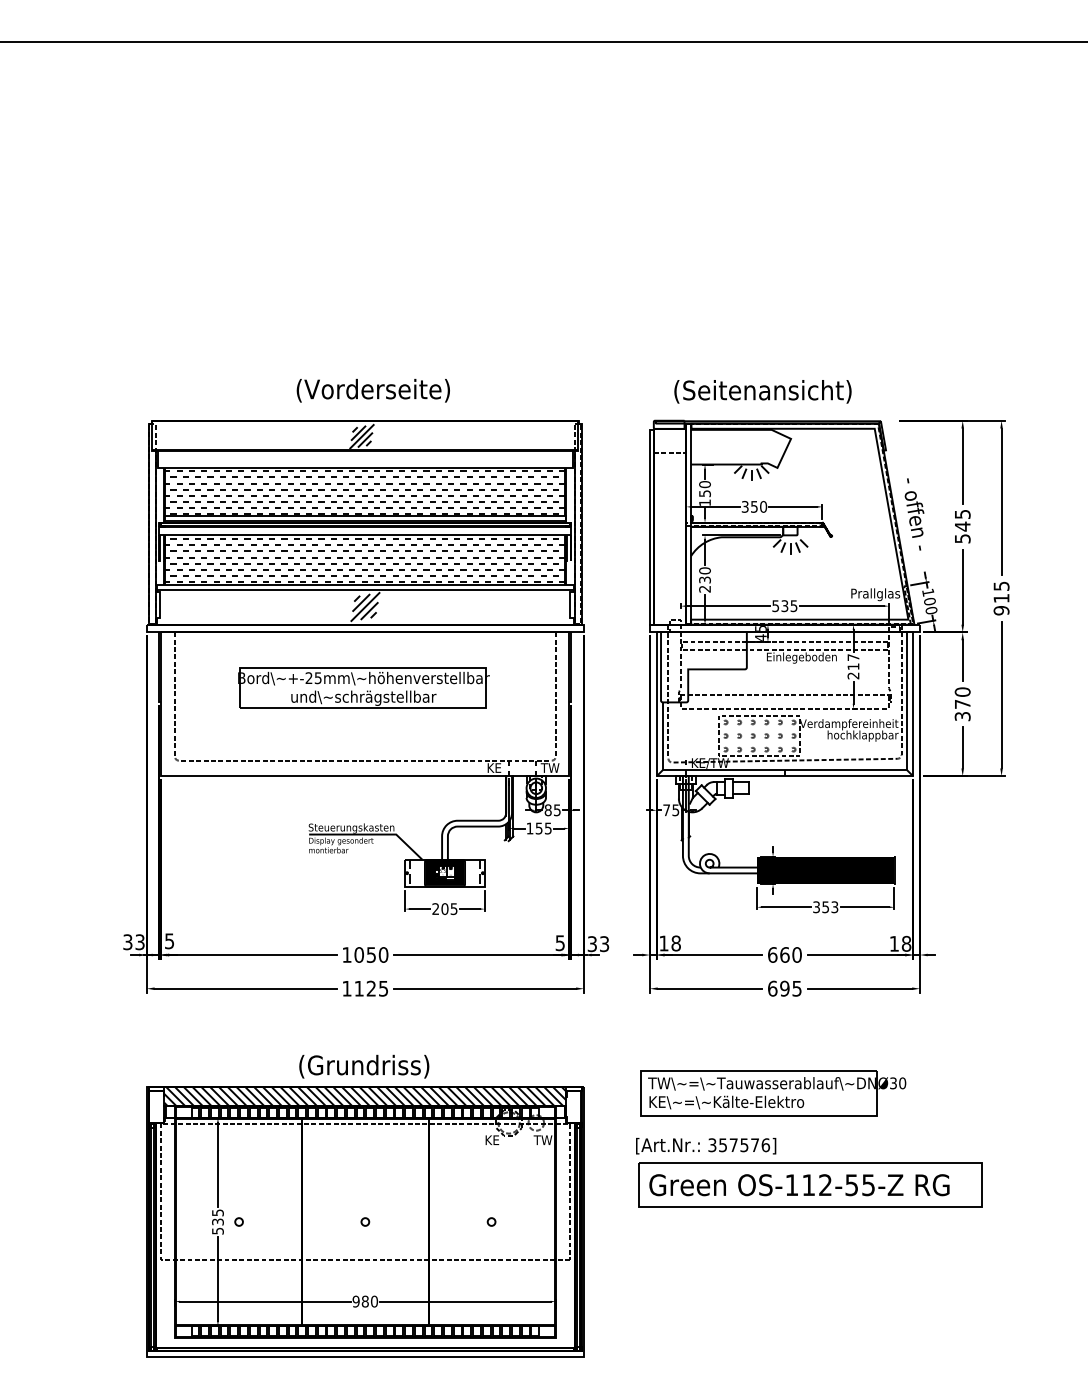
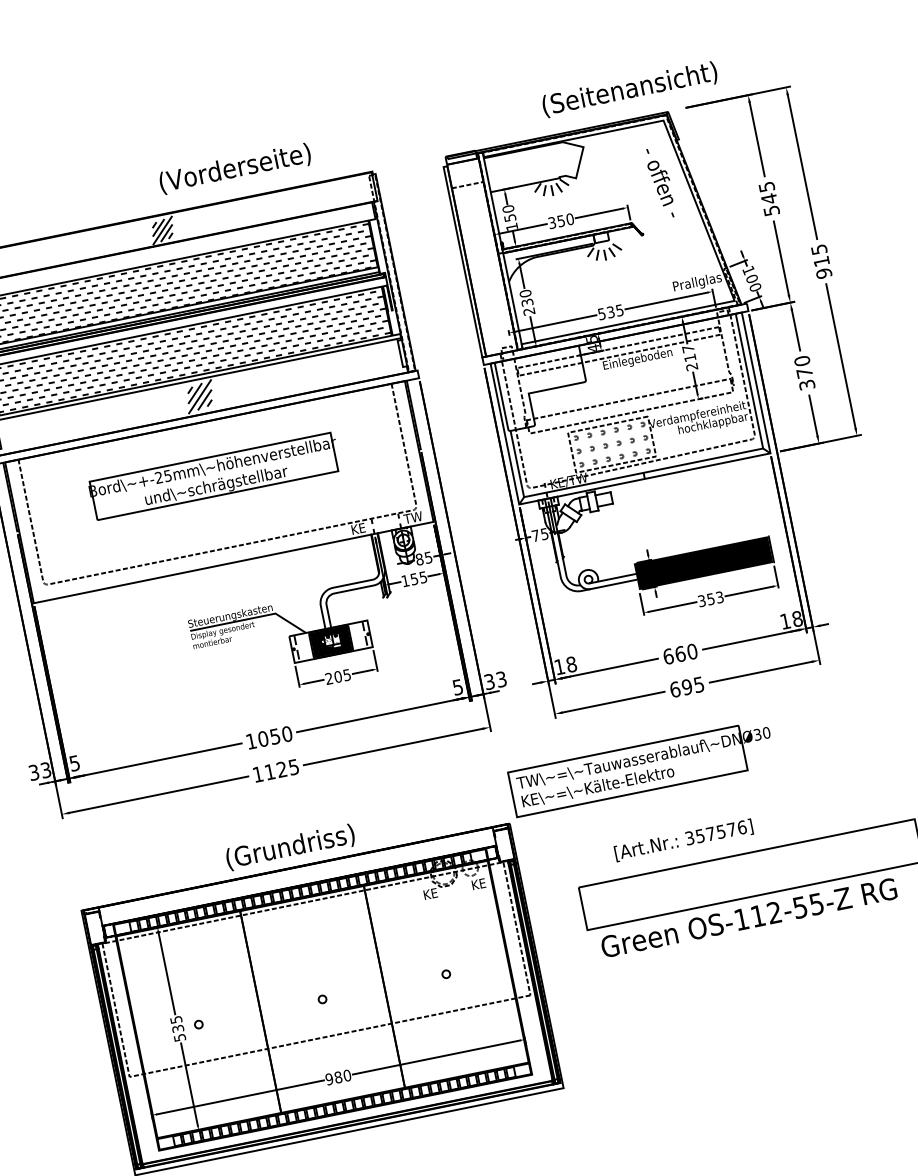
text: (372, 390) -> (234, 168), moved
text: (762, 391) -> (629, 89), moved
text: (914, 514) -> (660, 183), moved
part: (773, 1093) -> (642, 768), moved
hatch: (365, 1096) -> (297, 876), removed
text: (542, 1140) -> (479, 884), TW -> KE
text: (706, 1146) -> (684, 840), moved
text: (799, 1185) -> (749, 918), moved

